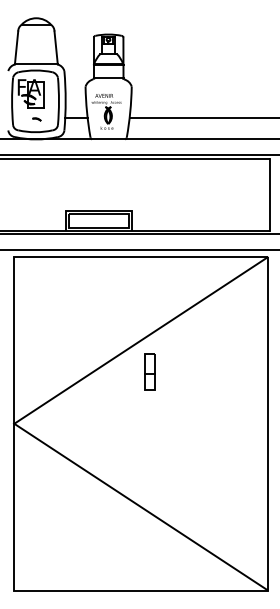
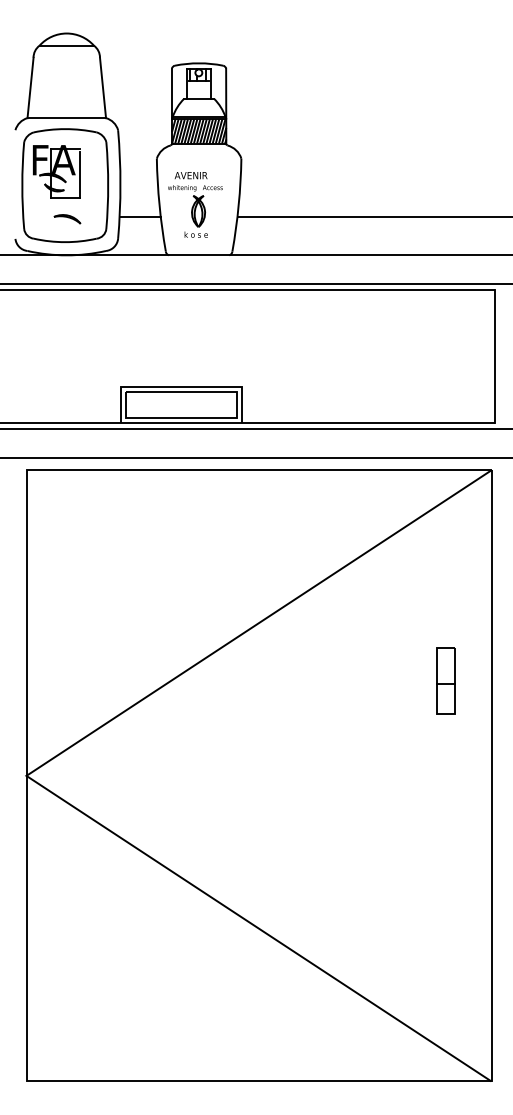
hatch: (108, 71) -> (198, 130), added
part: (36, 119) -> (67, 218), size x1.67
part: (149, 371) -> (445, 680), moved

